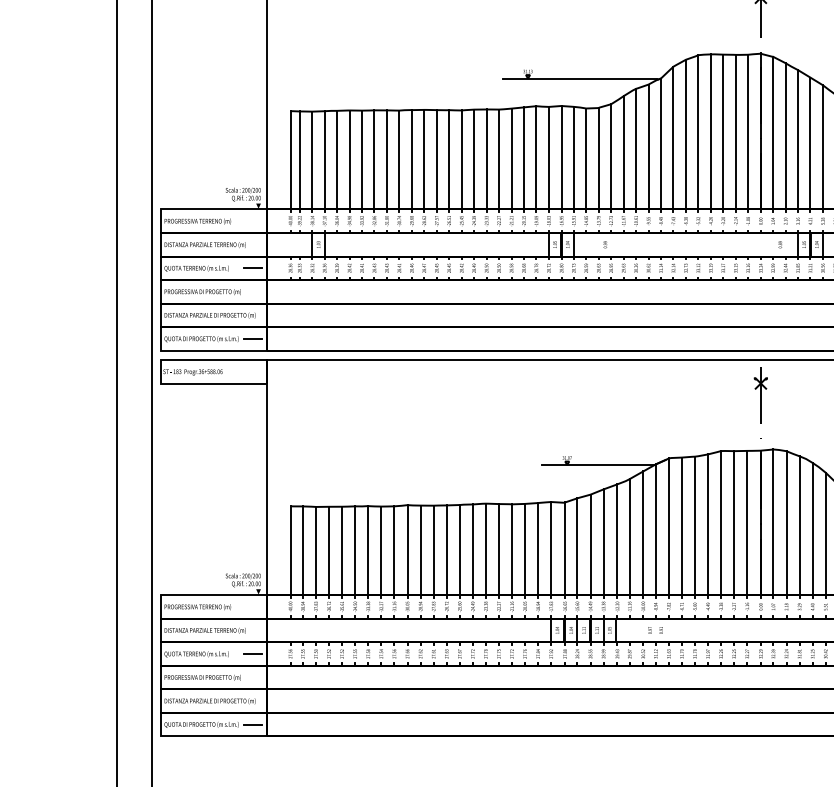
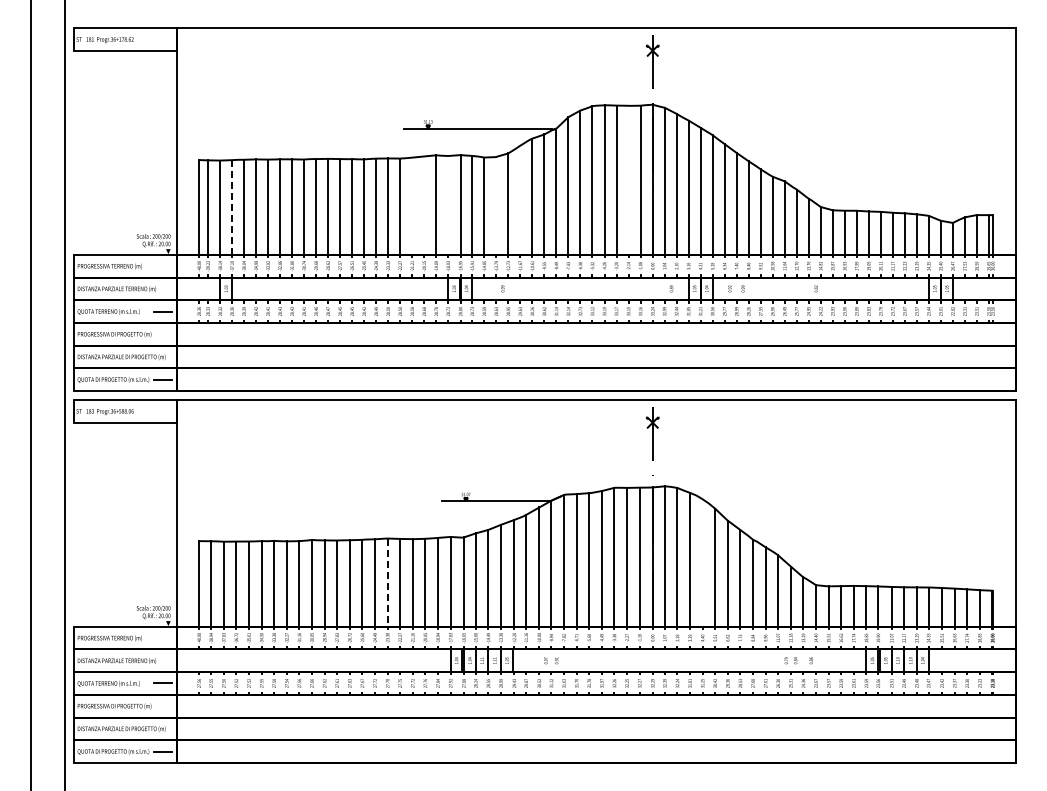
line: (735, 131) -> (628, 179), removed
line: (623, 152) -> (520, 199), removed
line: (511, 158) -> (412, 205), removed
line: (524, 158) -> (424, 205), removed
line: (549, 158) -> (448, 205), removed
line: (598, 158) -> (496, 205), removed
line: (325, 161) -> (232, 208), solid -> dashed
line: (812, 528) -> (702, 562), removed
line: (485, 550) -> (387, 583), solid -> dashed

